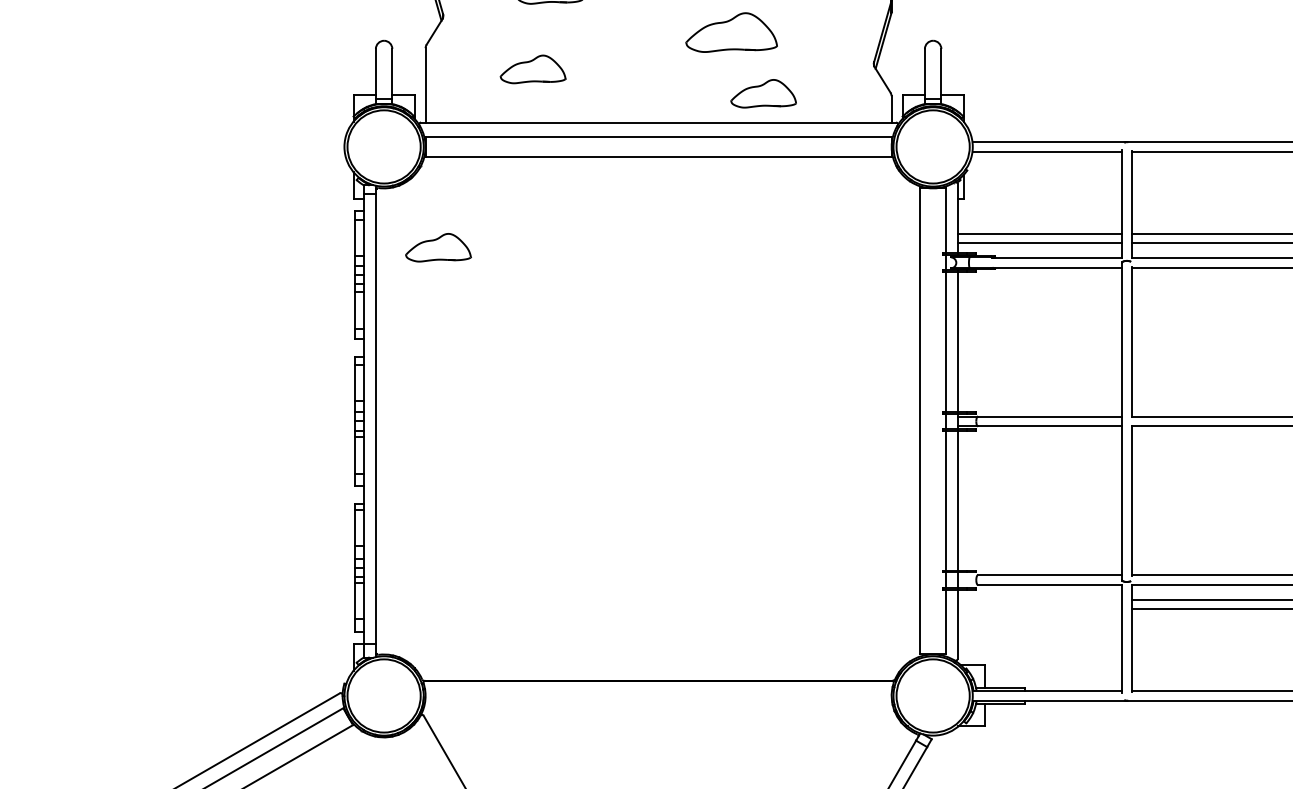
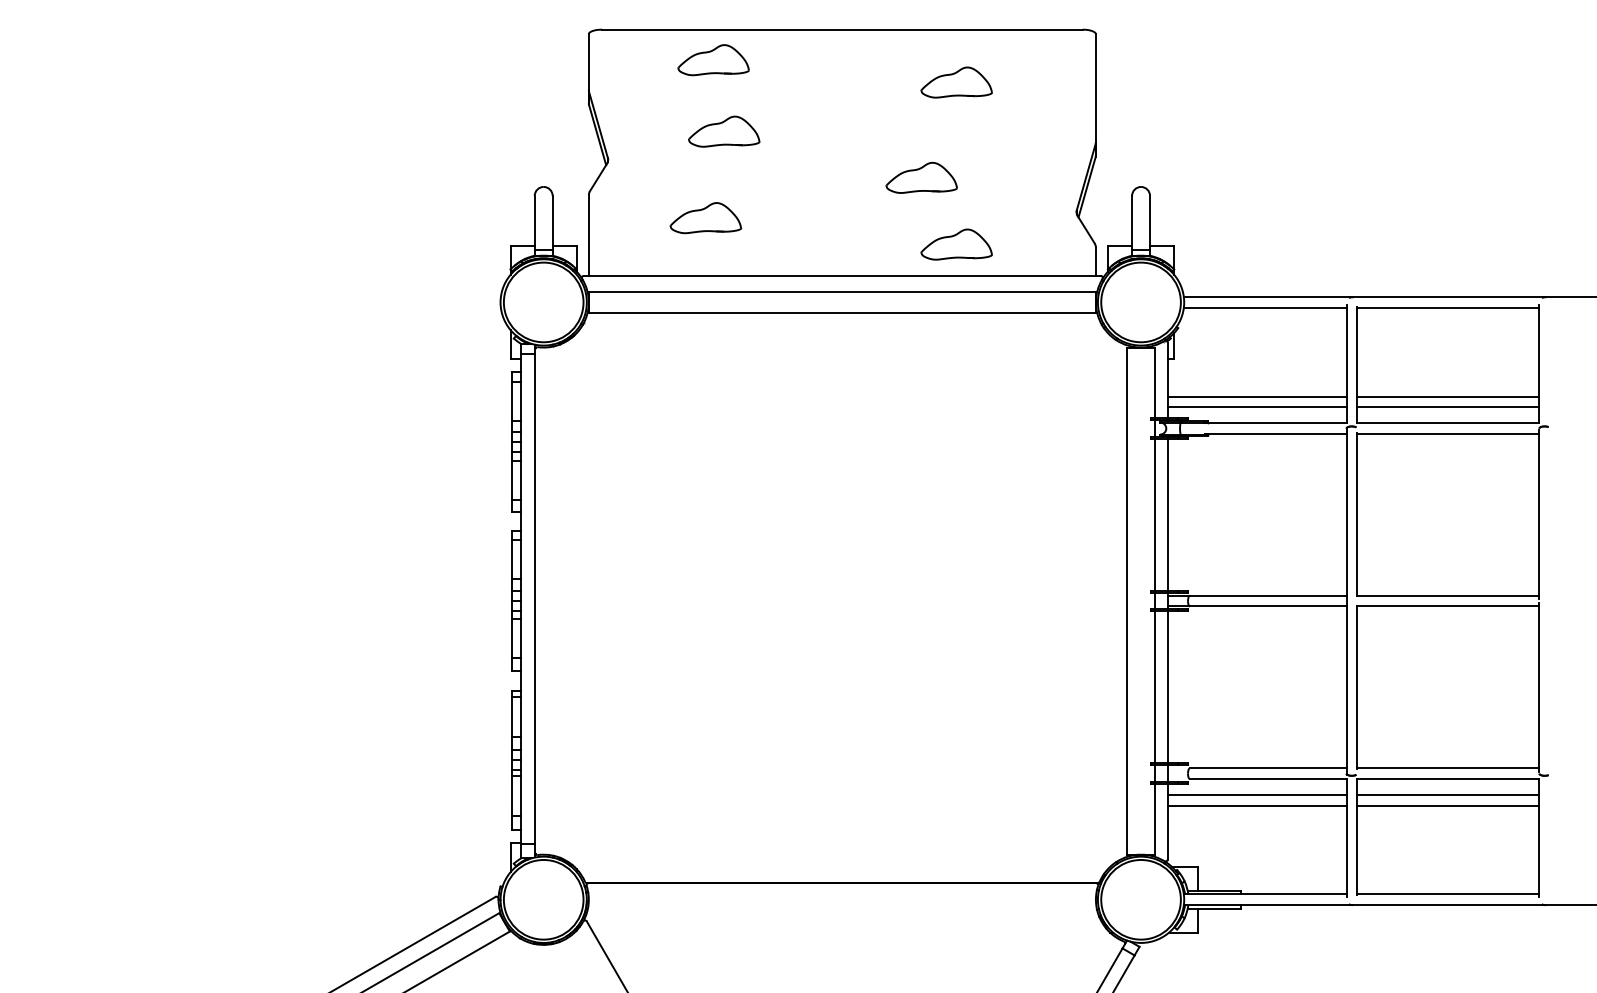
part: (731, 32) -> (921, 177), size x0.71
part: (438, 248) -> (602, 412), removed
line: (1039, 599) -> (1256, 794), added
line: (1039, 609) -> (1256, 805), added

